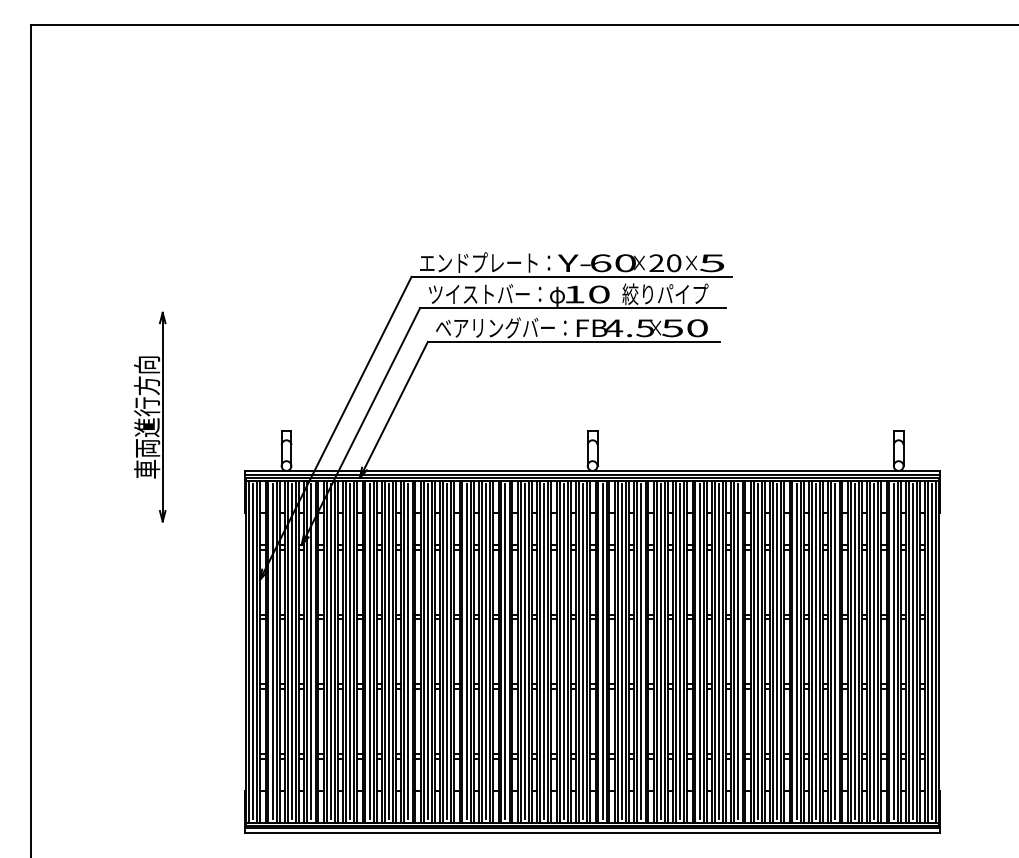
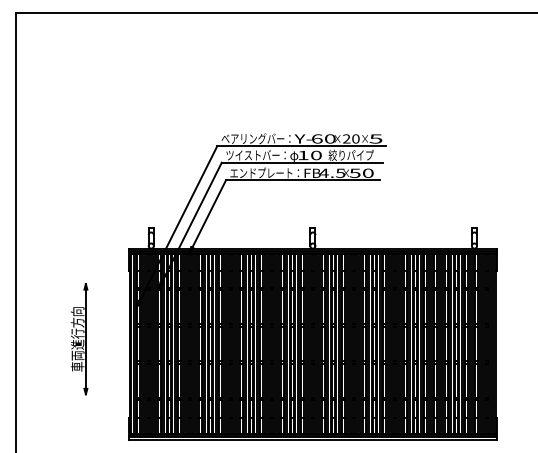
text: (478, 262) -> (252, 138), エンドプレート： -> ベアリングバー：
text: (495, 326) -> (261, 172), ベアリングバー： -> エンドプレート：
part: (150, 417) -> (79, 339), moved

